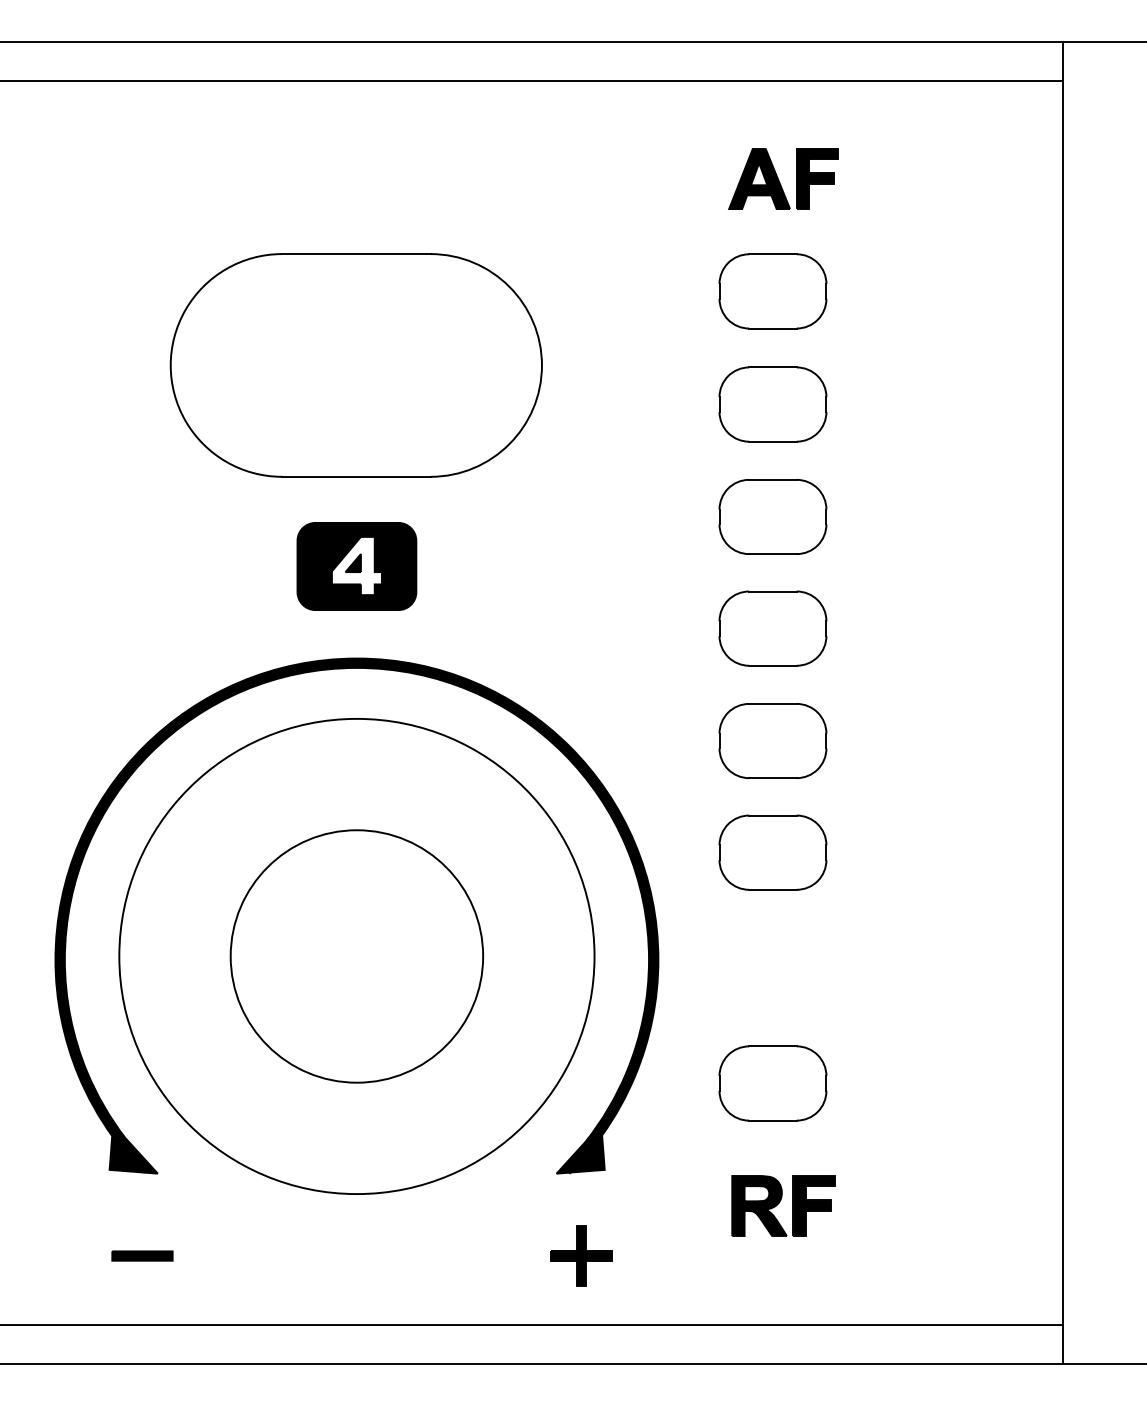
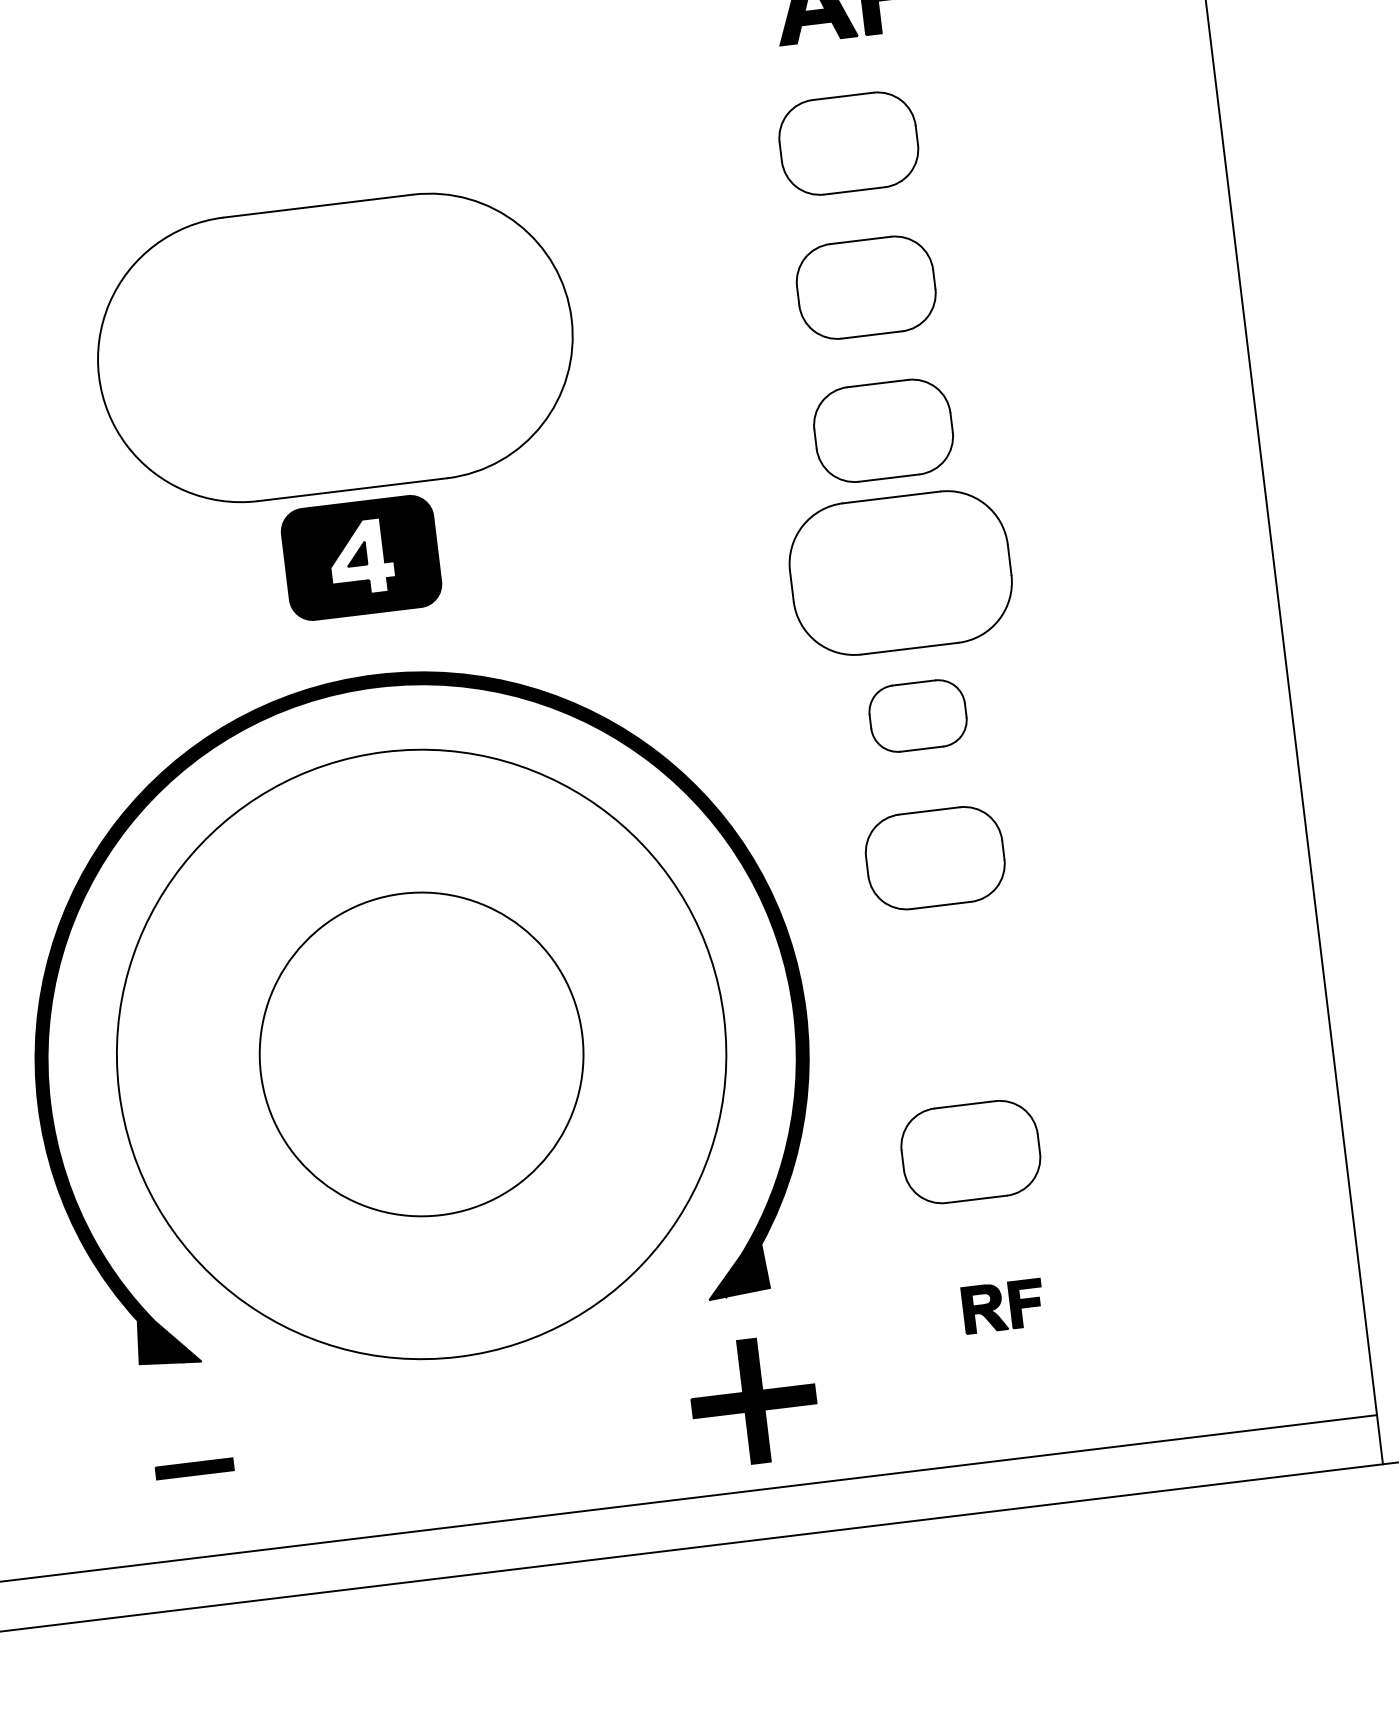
part: (355, 365) -> (334, 348), moved
part: (772, 628) -> (900, 572), size x1.6
part: (772, 740) -> (917, 715), size x0.7
part: (783, 1205) -> (1003, 1305), size x0.6
part: (581, 1255) -> (753, 1400), size x1.6

